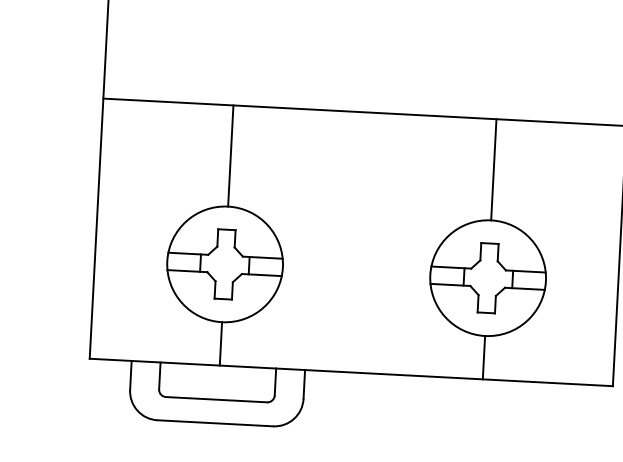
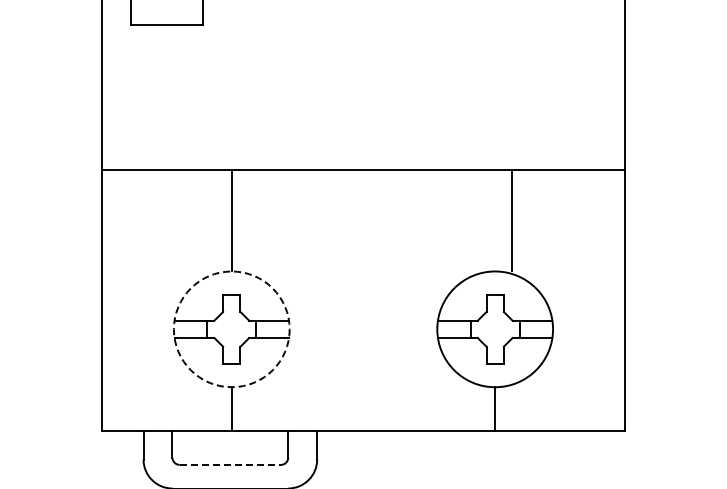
line: (494, 169) -> (512, 220), moved
circle: (224, 264) -> (231, 329), solid -> dashed
line: (216, 399) -> (230, 464), solid -> dashed

